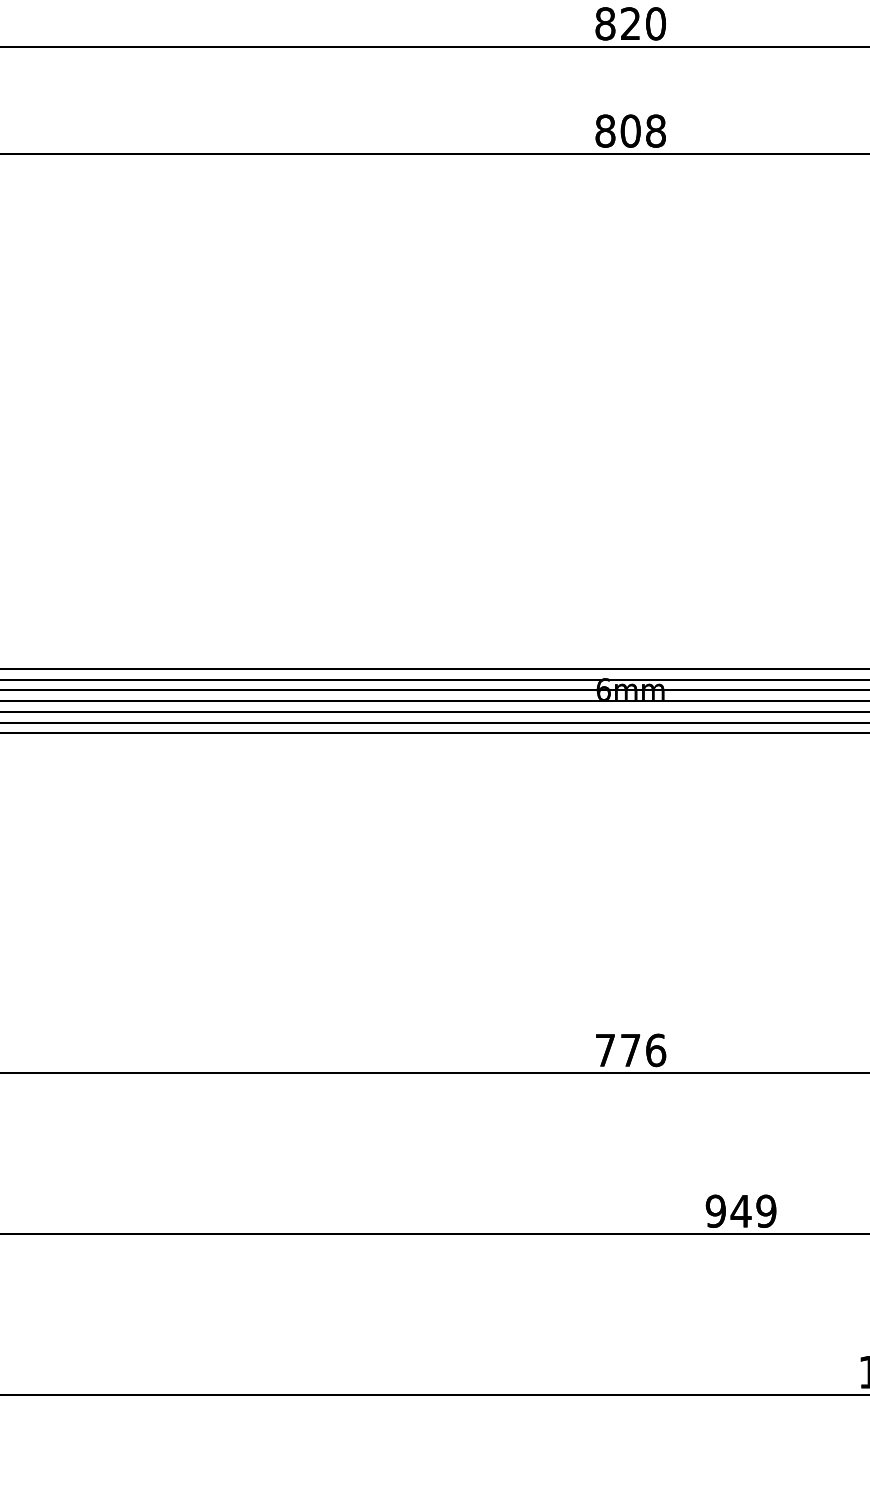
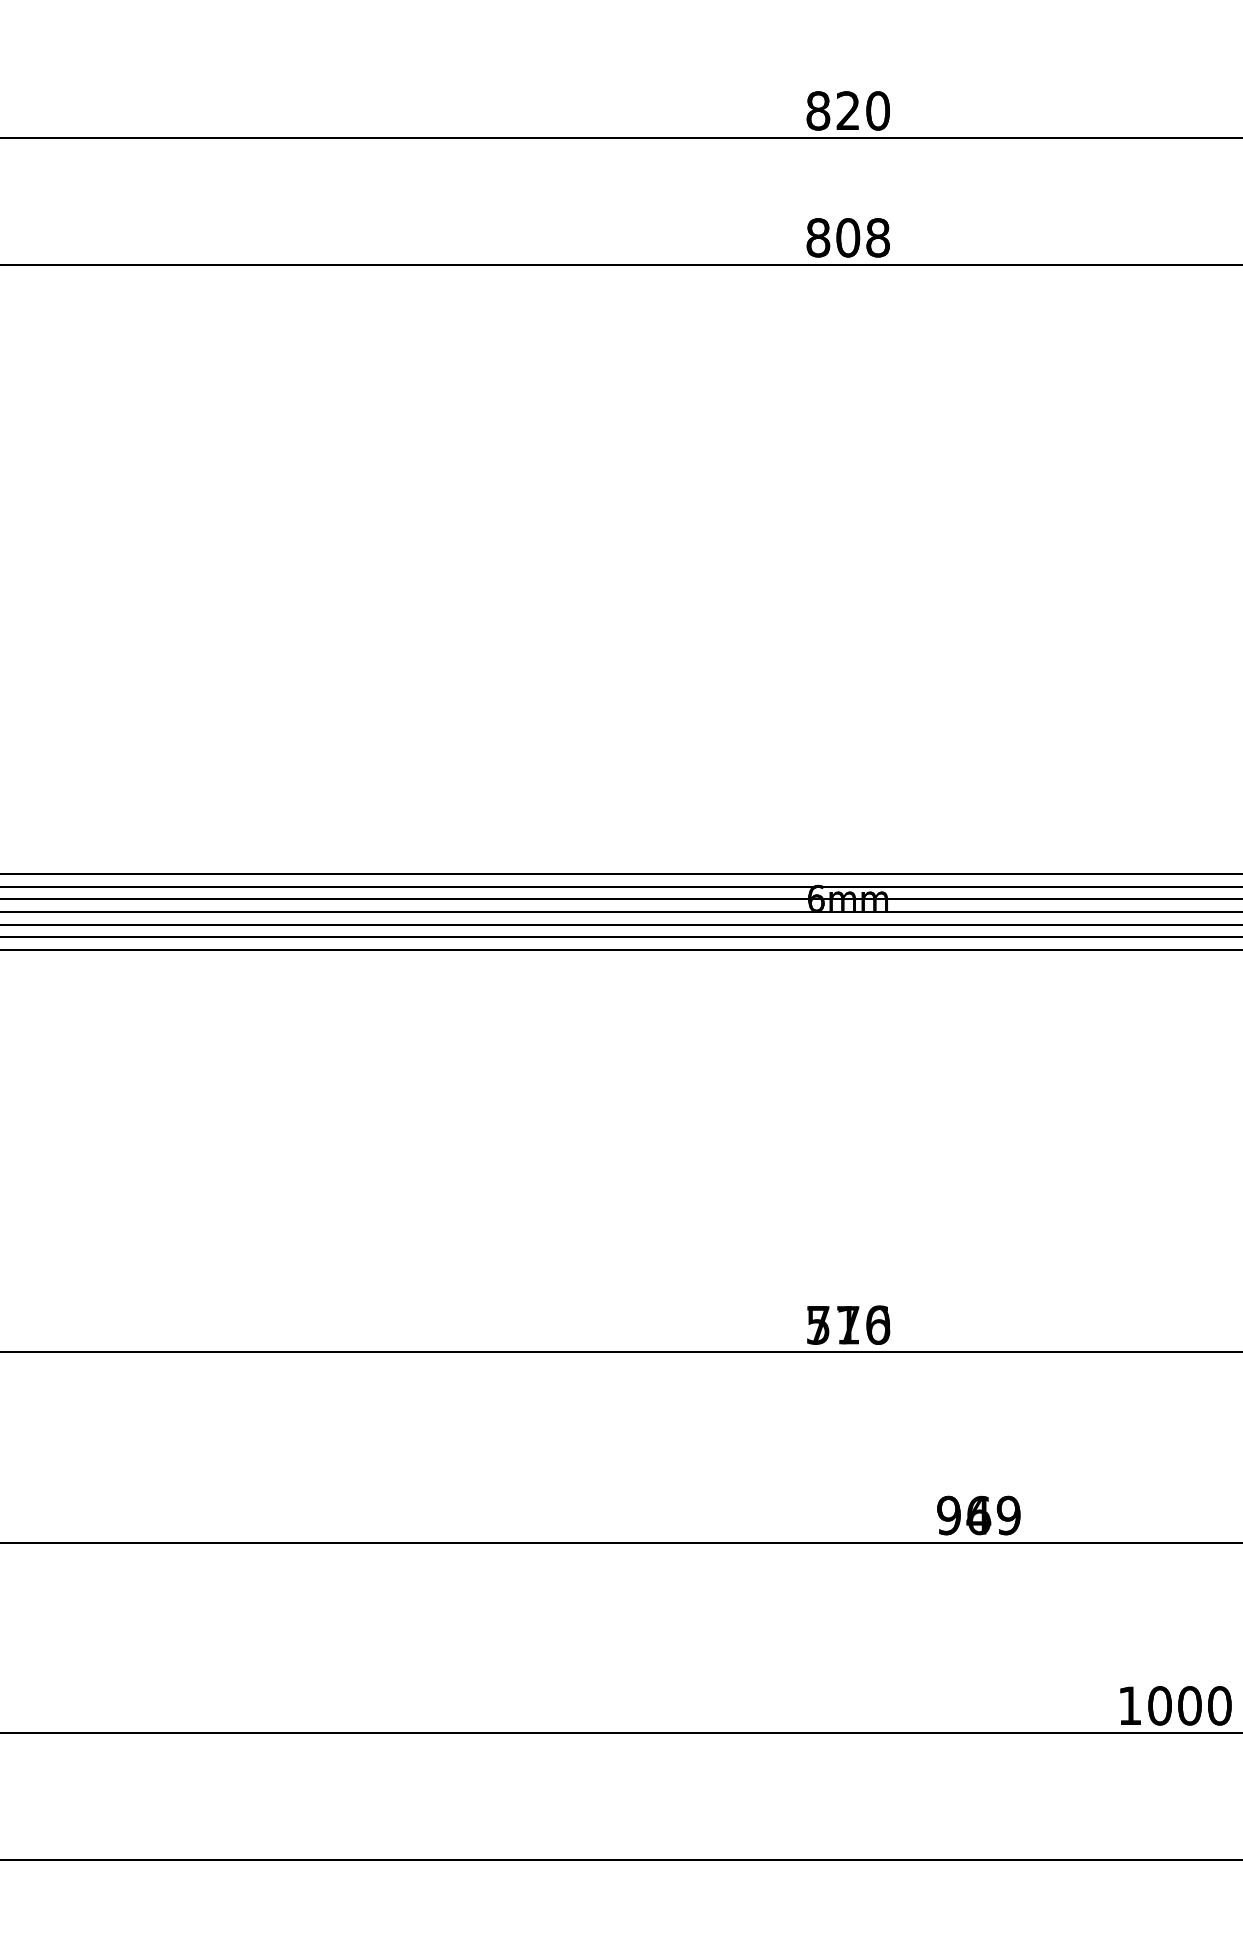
text: (630, 1049) -> (848, 1324), 776 -> 510
text: (740, 1211) -> (978, 1515), 949 -> 969

